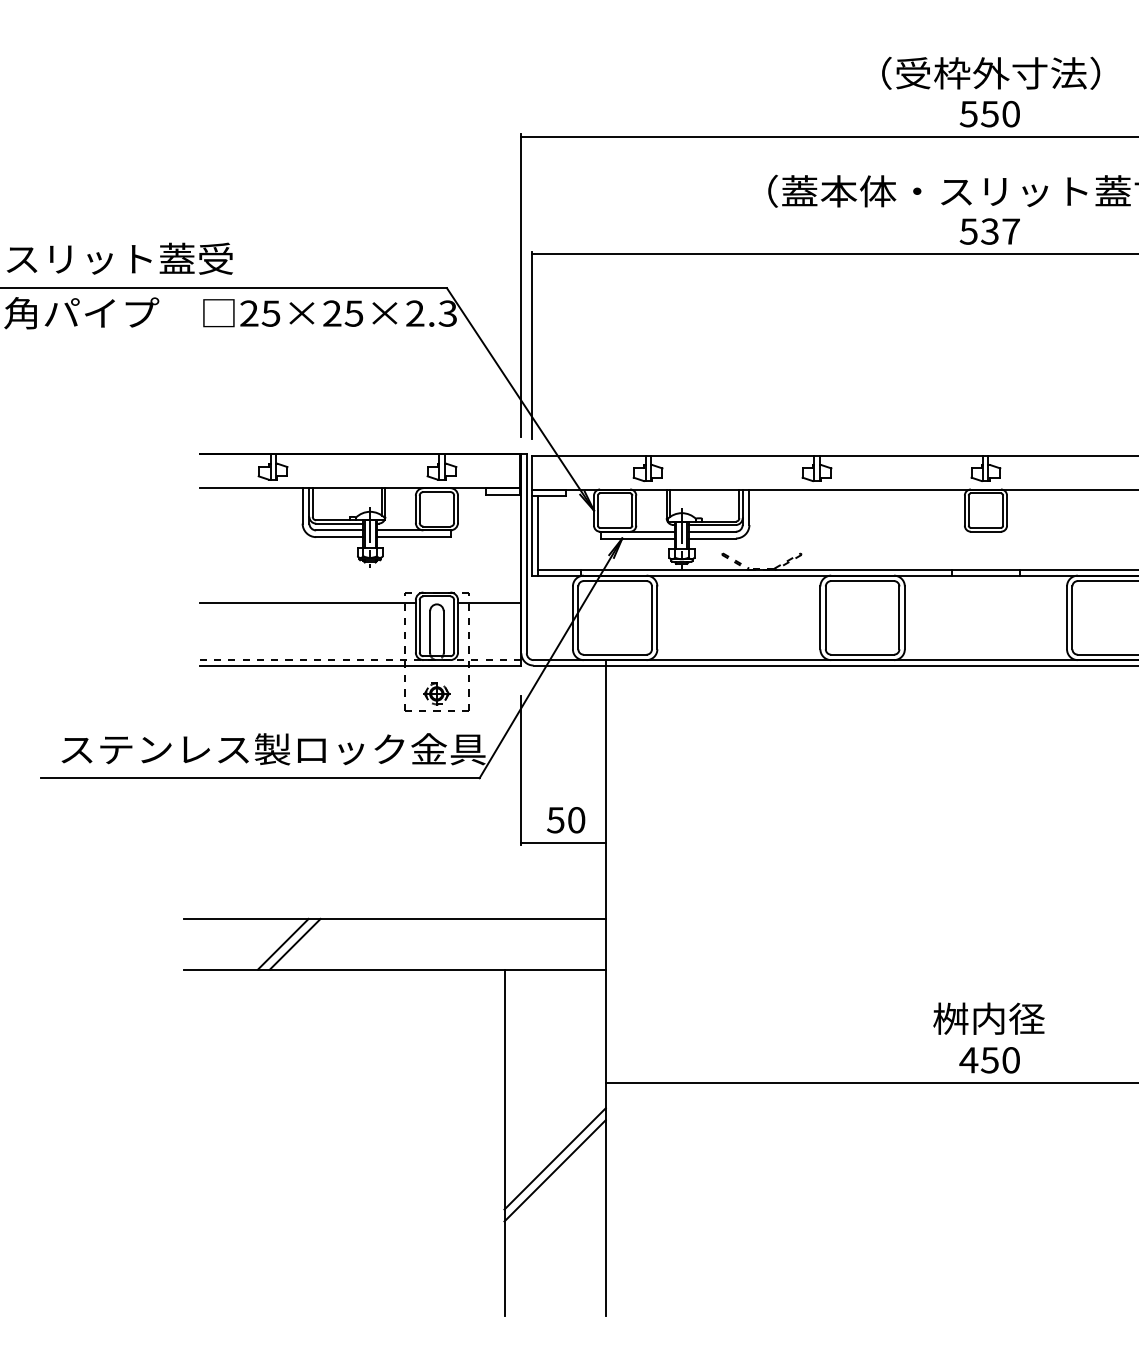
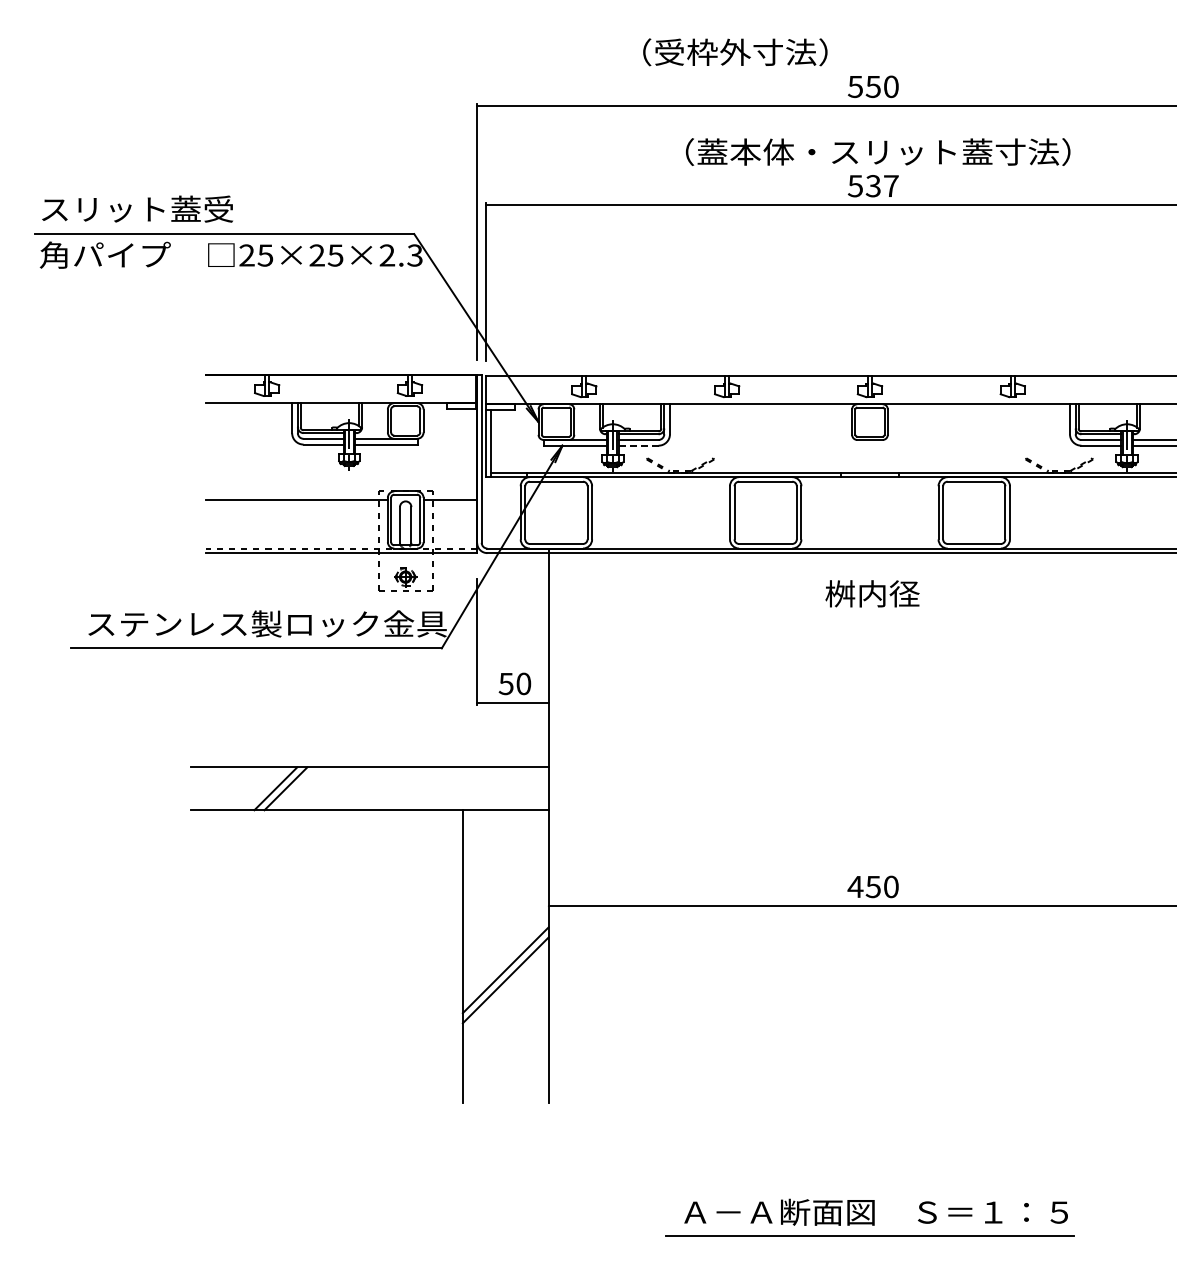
text: (991, 73) -> (735, 52), moved
line: (712, 538) -> (638, 445), solid -> dashed
text: (988, 1018) -> (872, 593), moved

